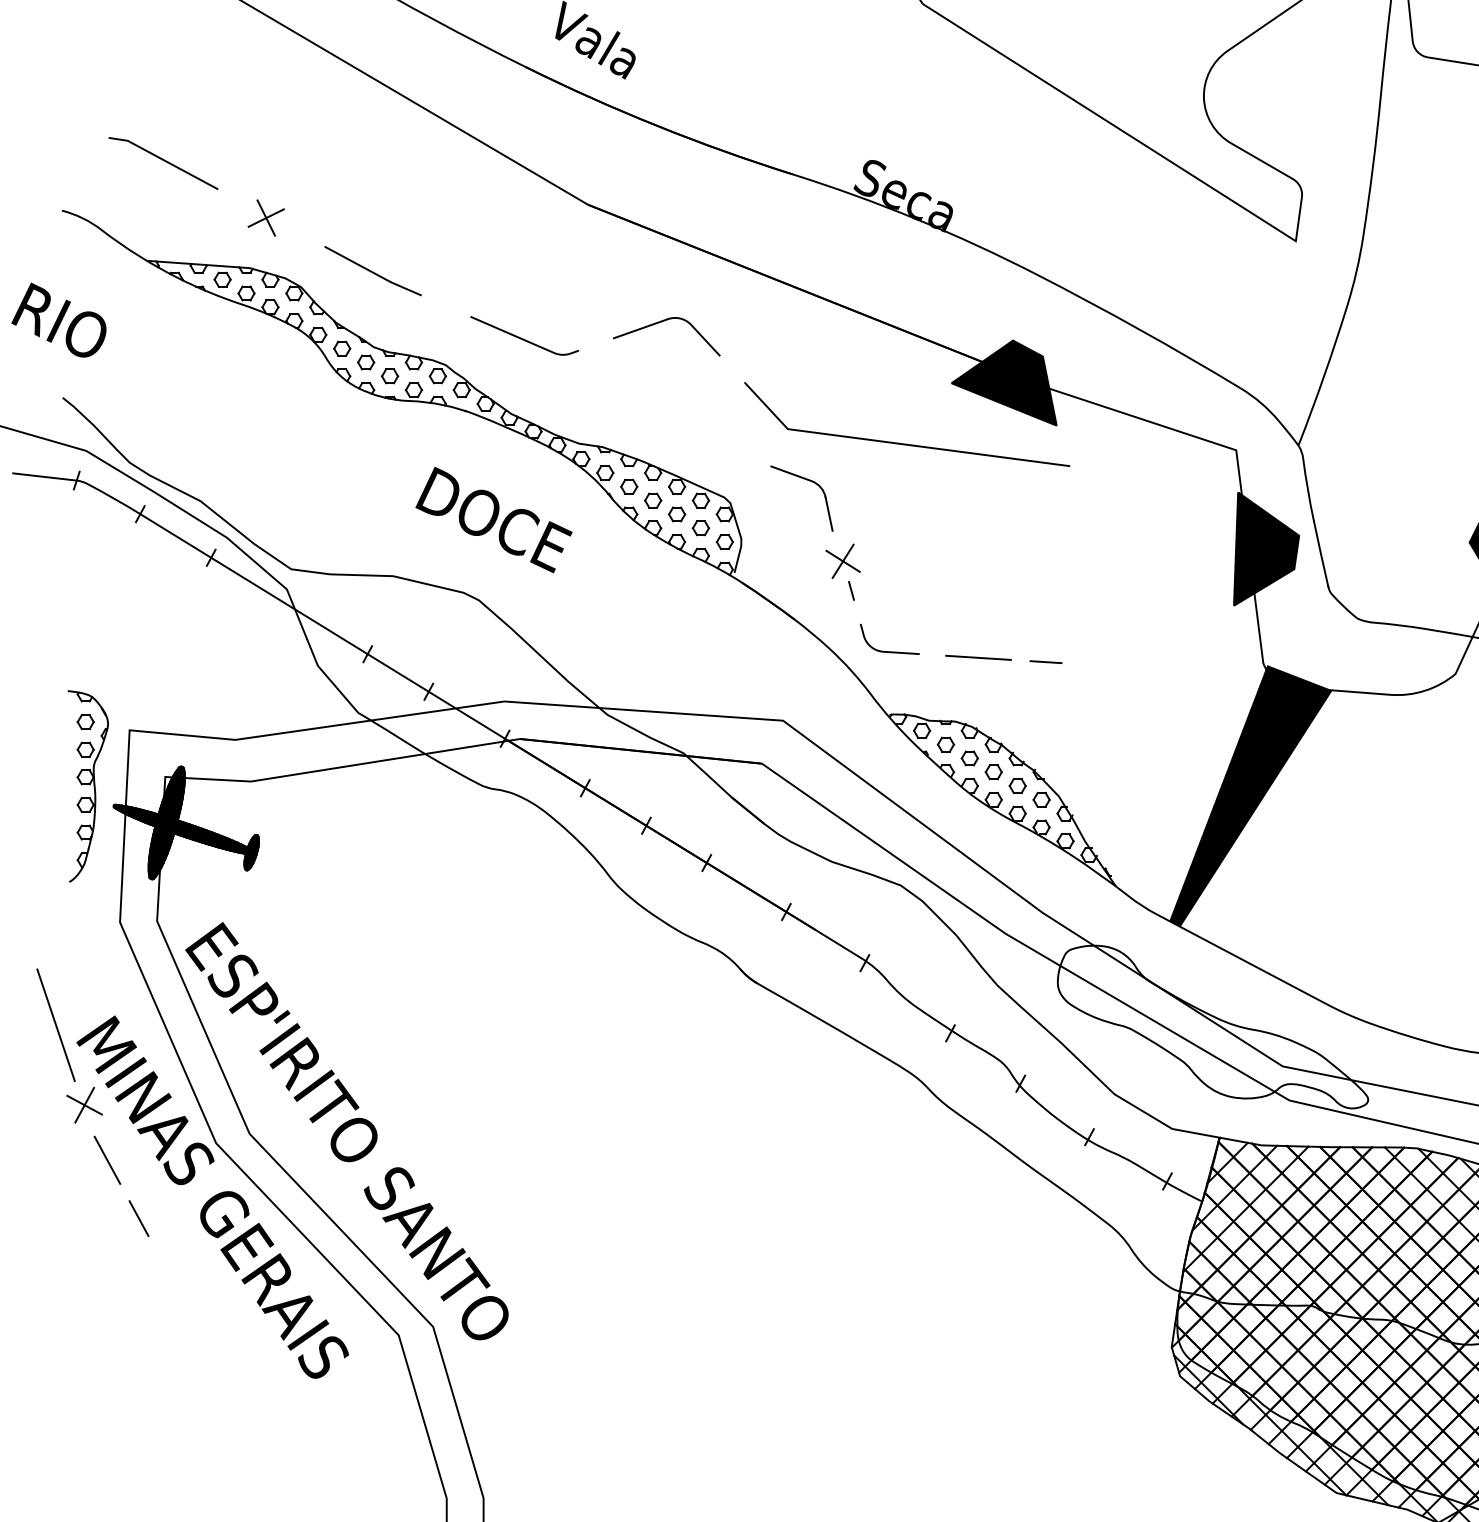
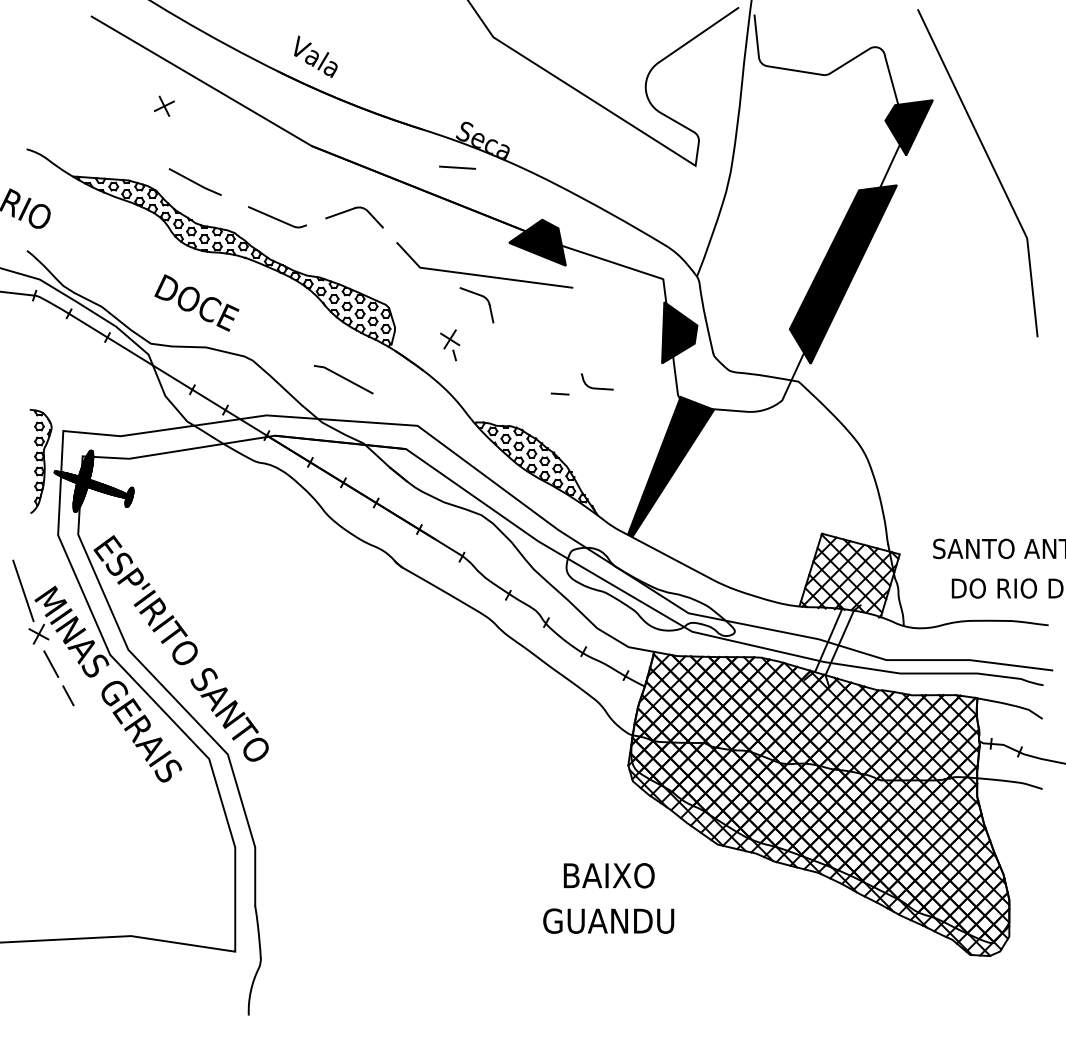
line: (163, 161) -> (343, 378), moved
part: (264, 216) -> (163, 105), moved
curve: (808, 482) -> (480, 296), moved
text: (493, 519) -> (196, 302), moved
curve: (889, 650) -> (597, 387), moved
line: (978, 657) -> (457, 167), moved

